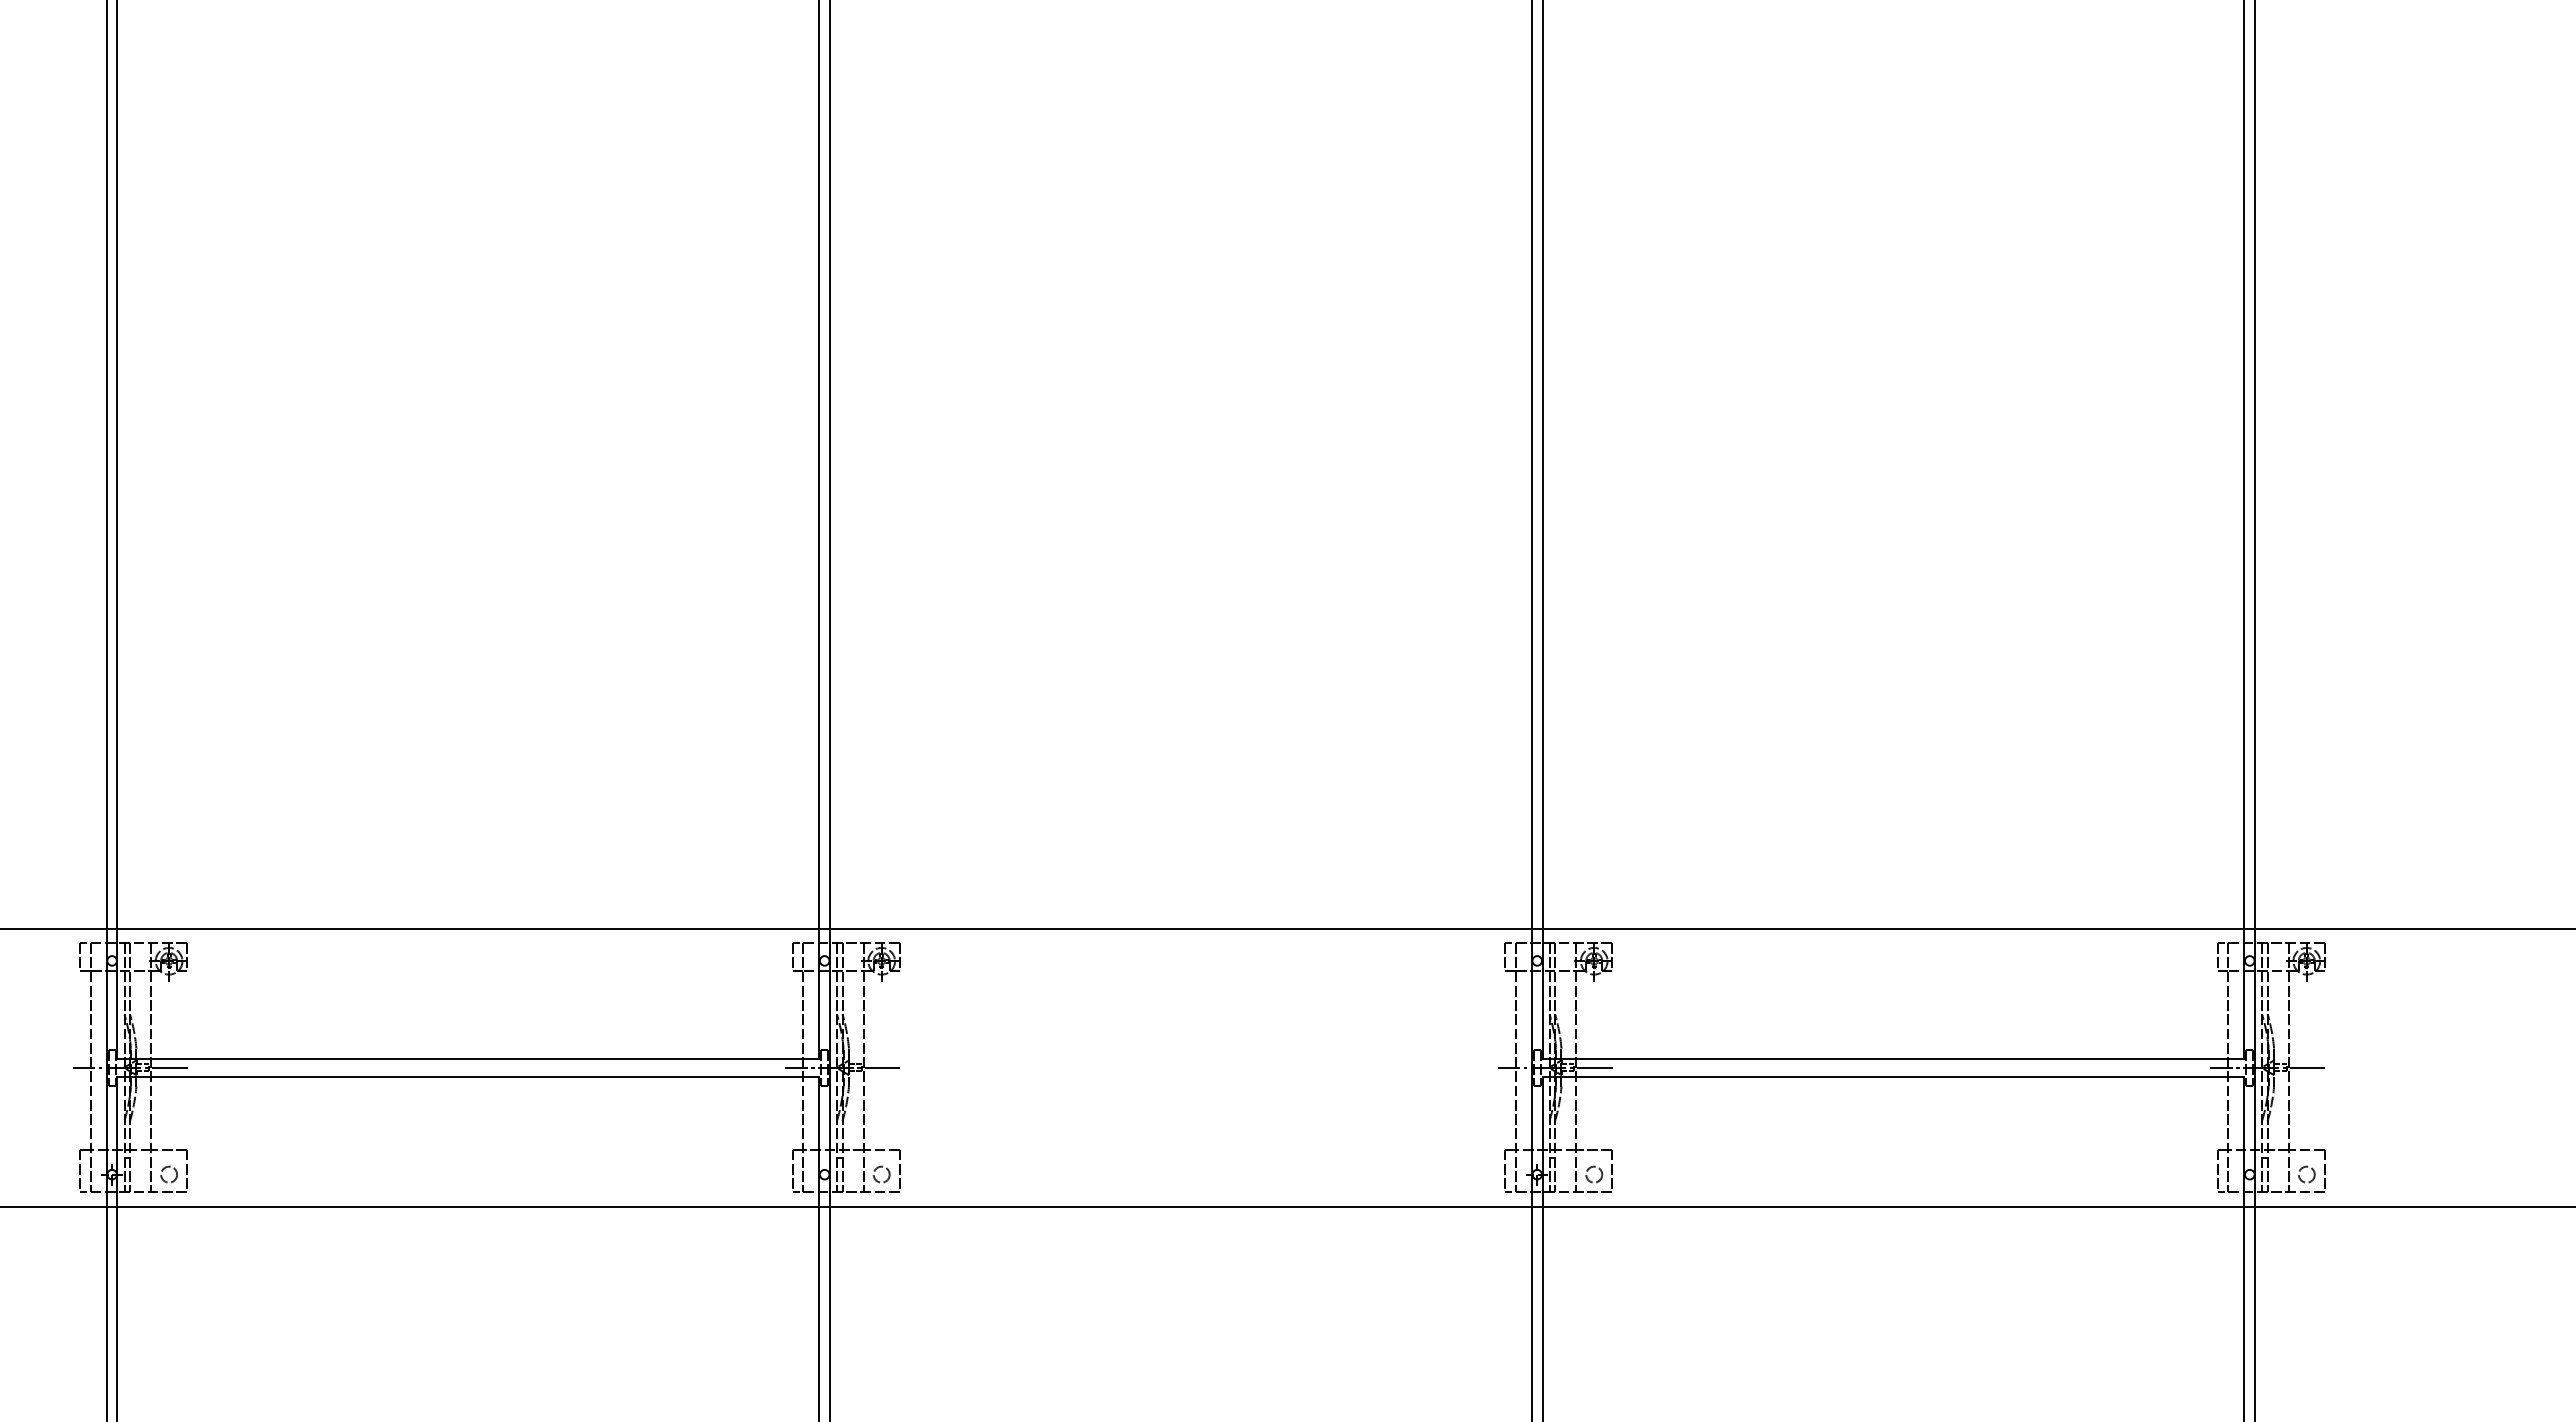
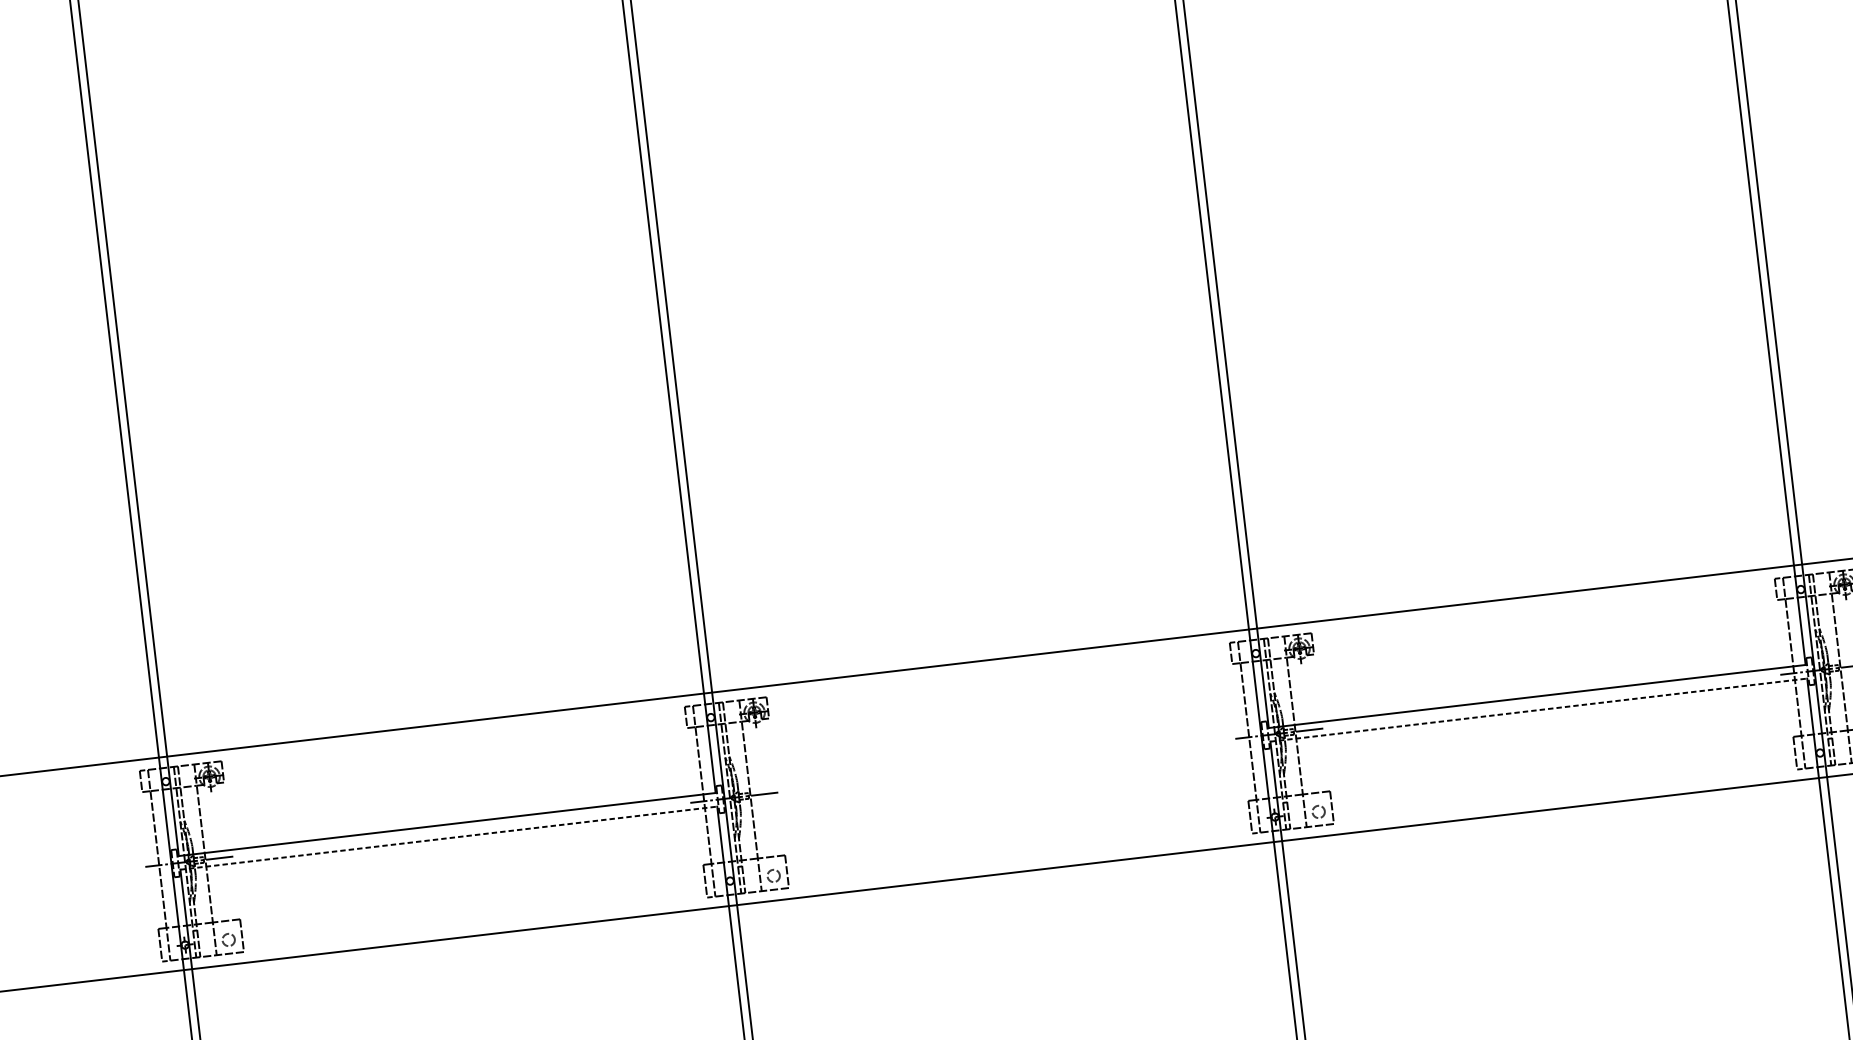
line: (468, 1076) -> (448, 838), solid -> dashed
line: (1893, 1076) -> (1538, 709), solid -> dashed

